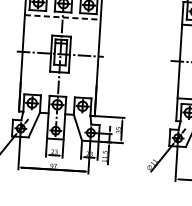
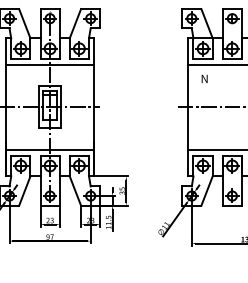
line: (63, 17) -> (50, 64), dashed -> solid
line: (58, 91) -> (50, 150), added

